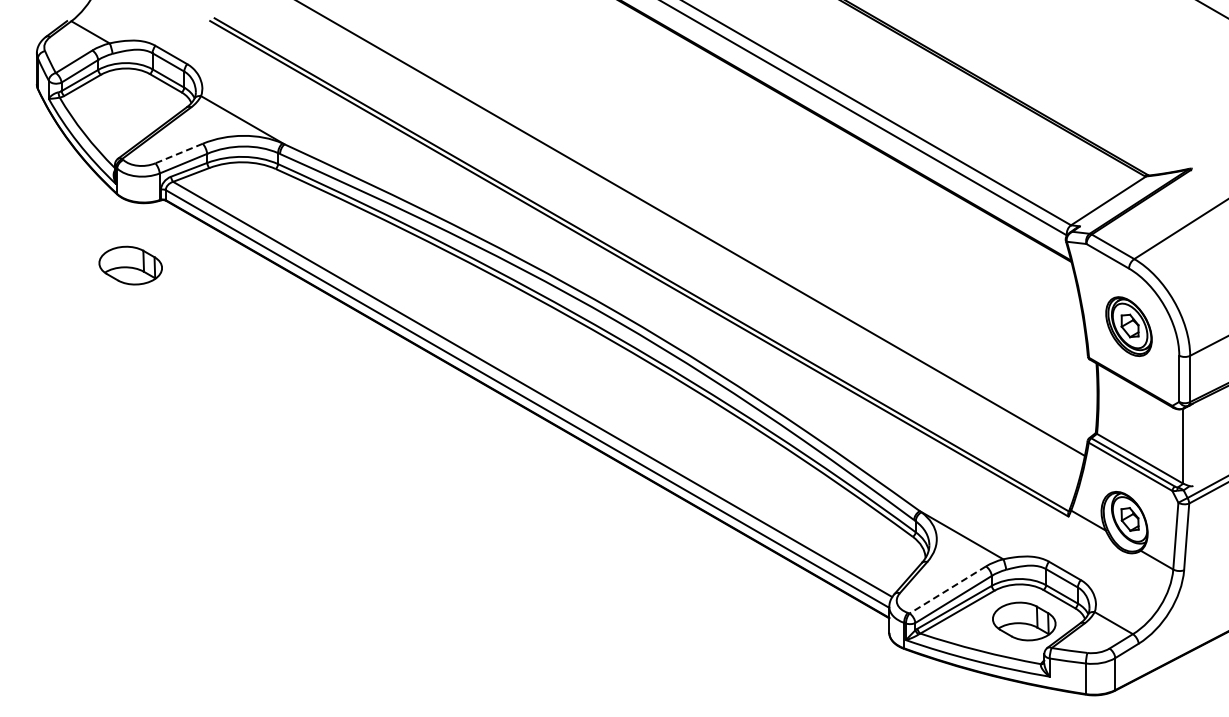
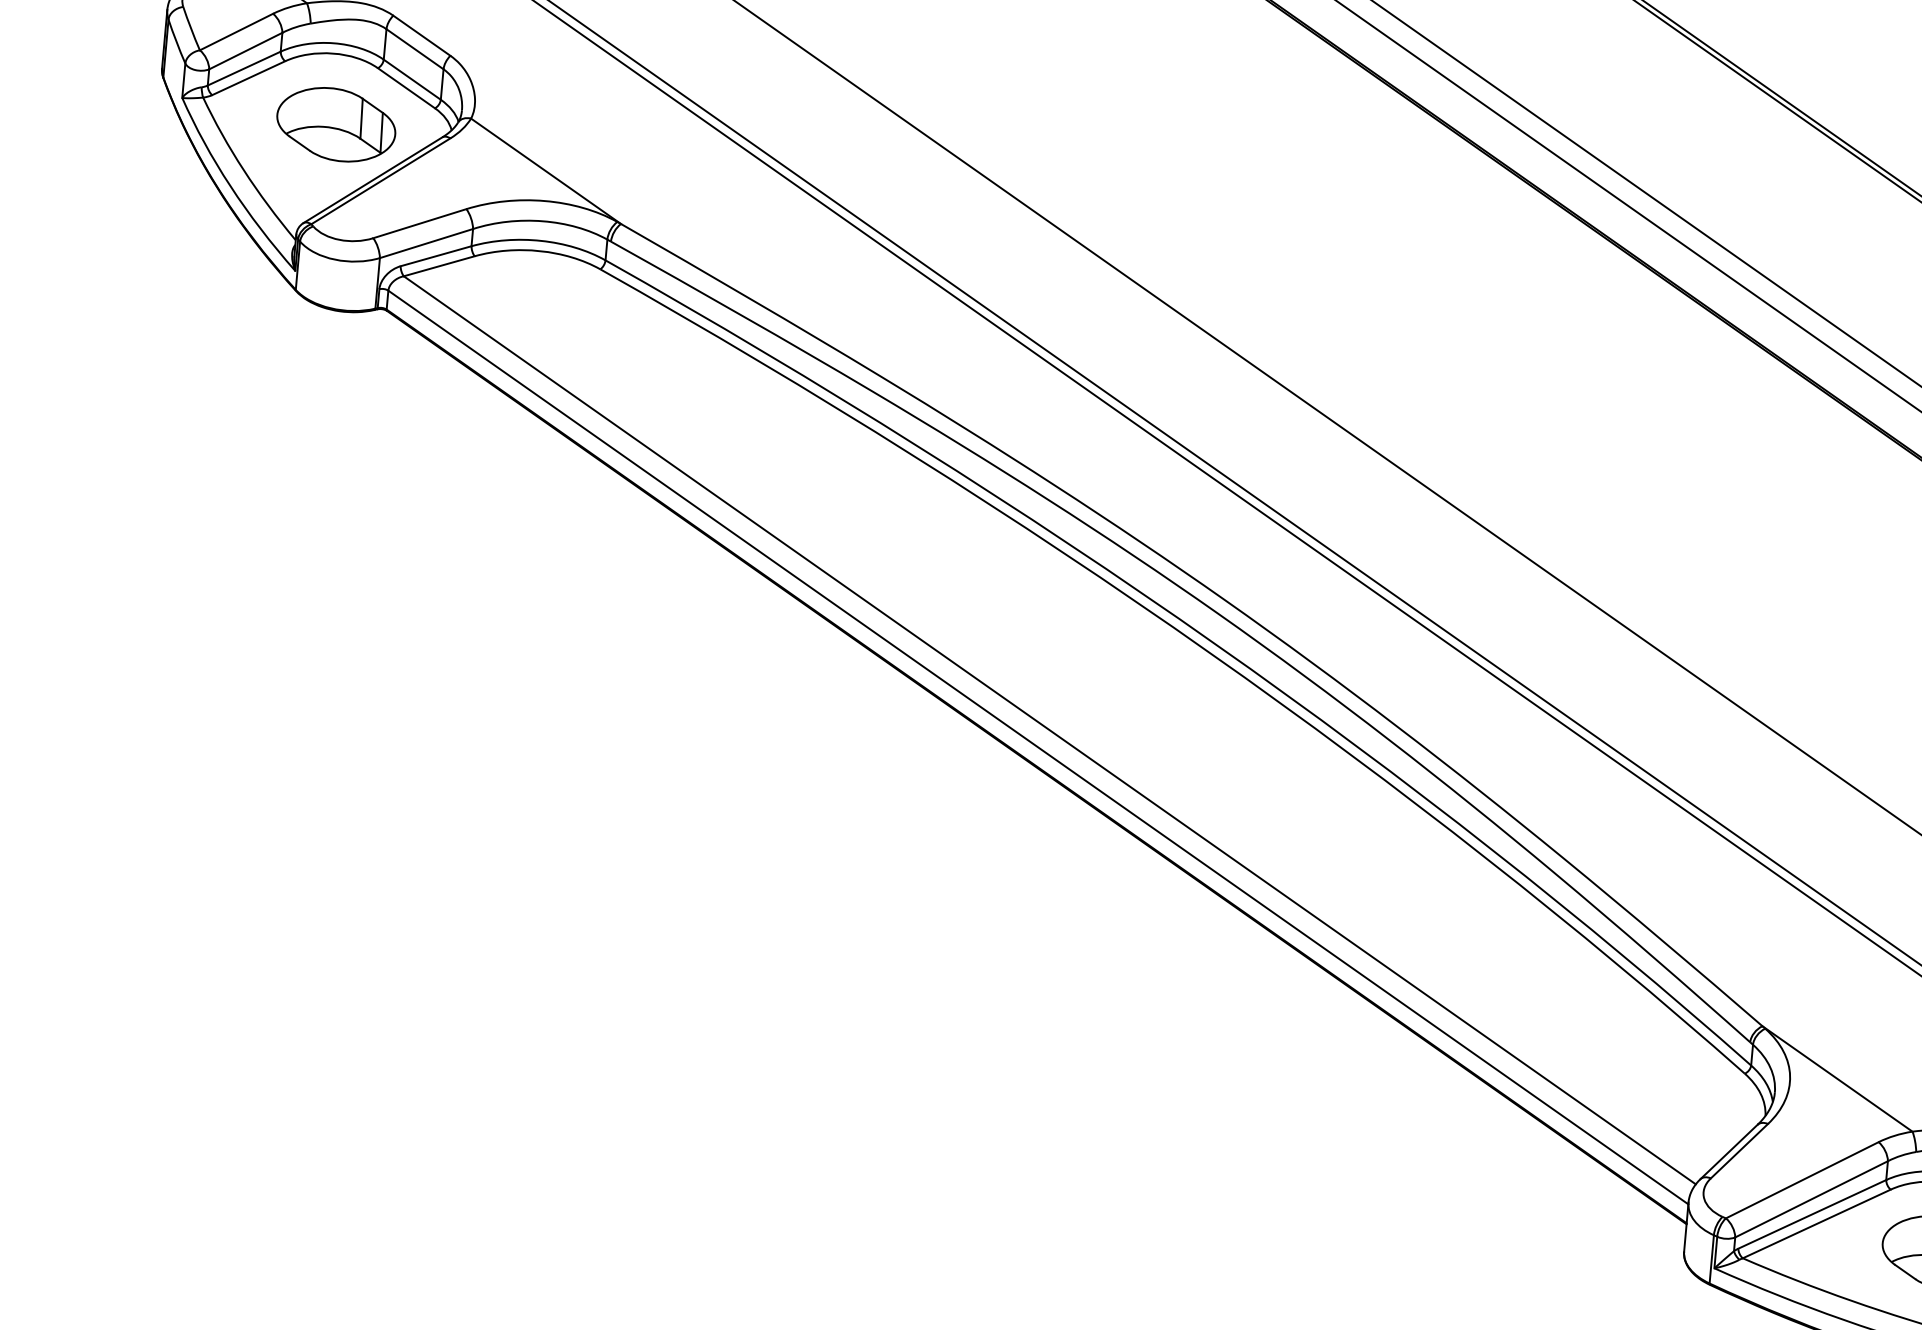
line: (179, 153) -> (420, 223), dashed -> solid
part: (130, 265) -> (335, 124), moved
line: (947, 589) -> (1801, 1179), dashed -> solid

